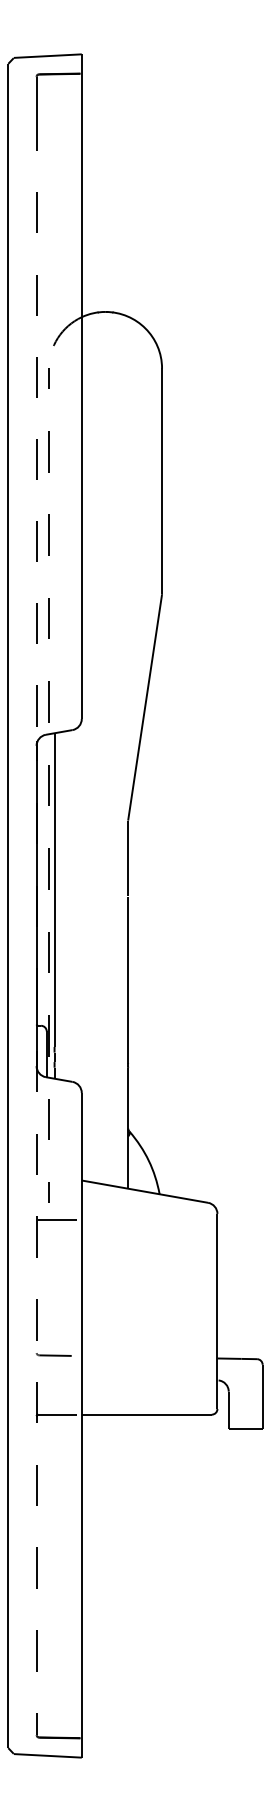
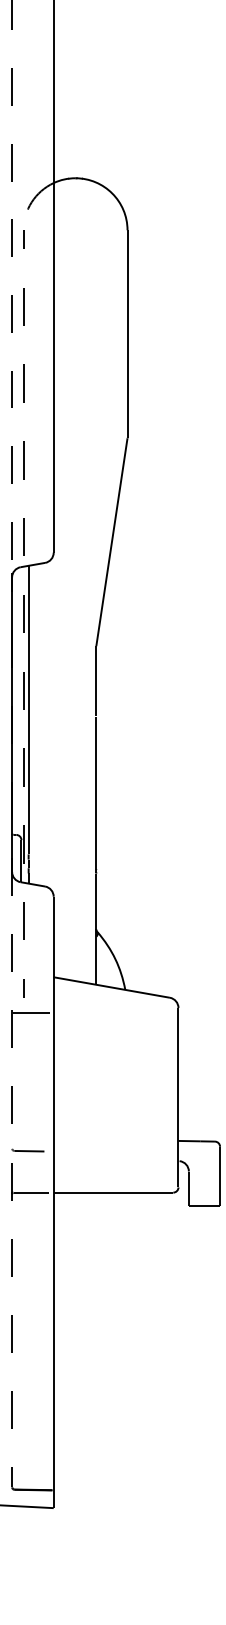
line: (53, 1354) -> (27, 1150), moved

